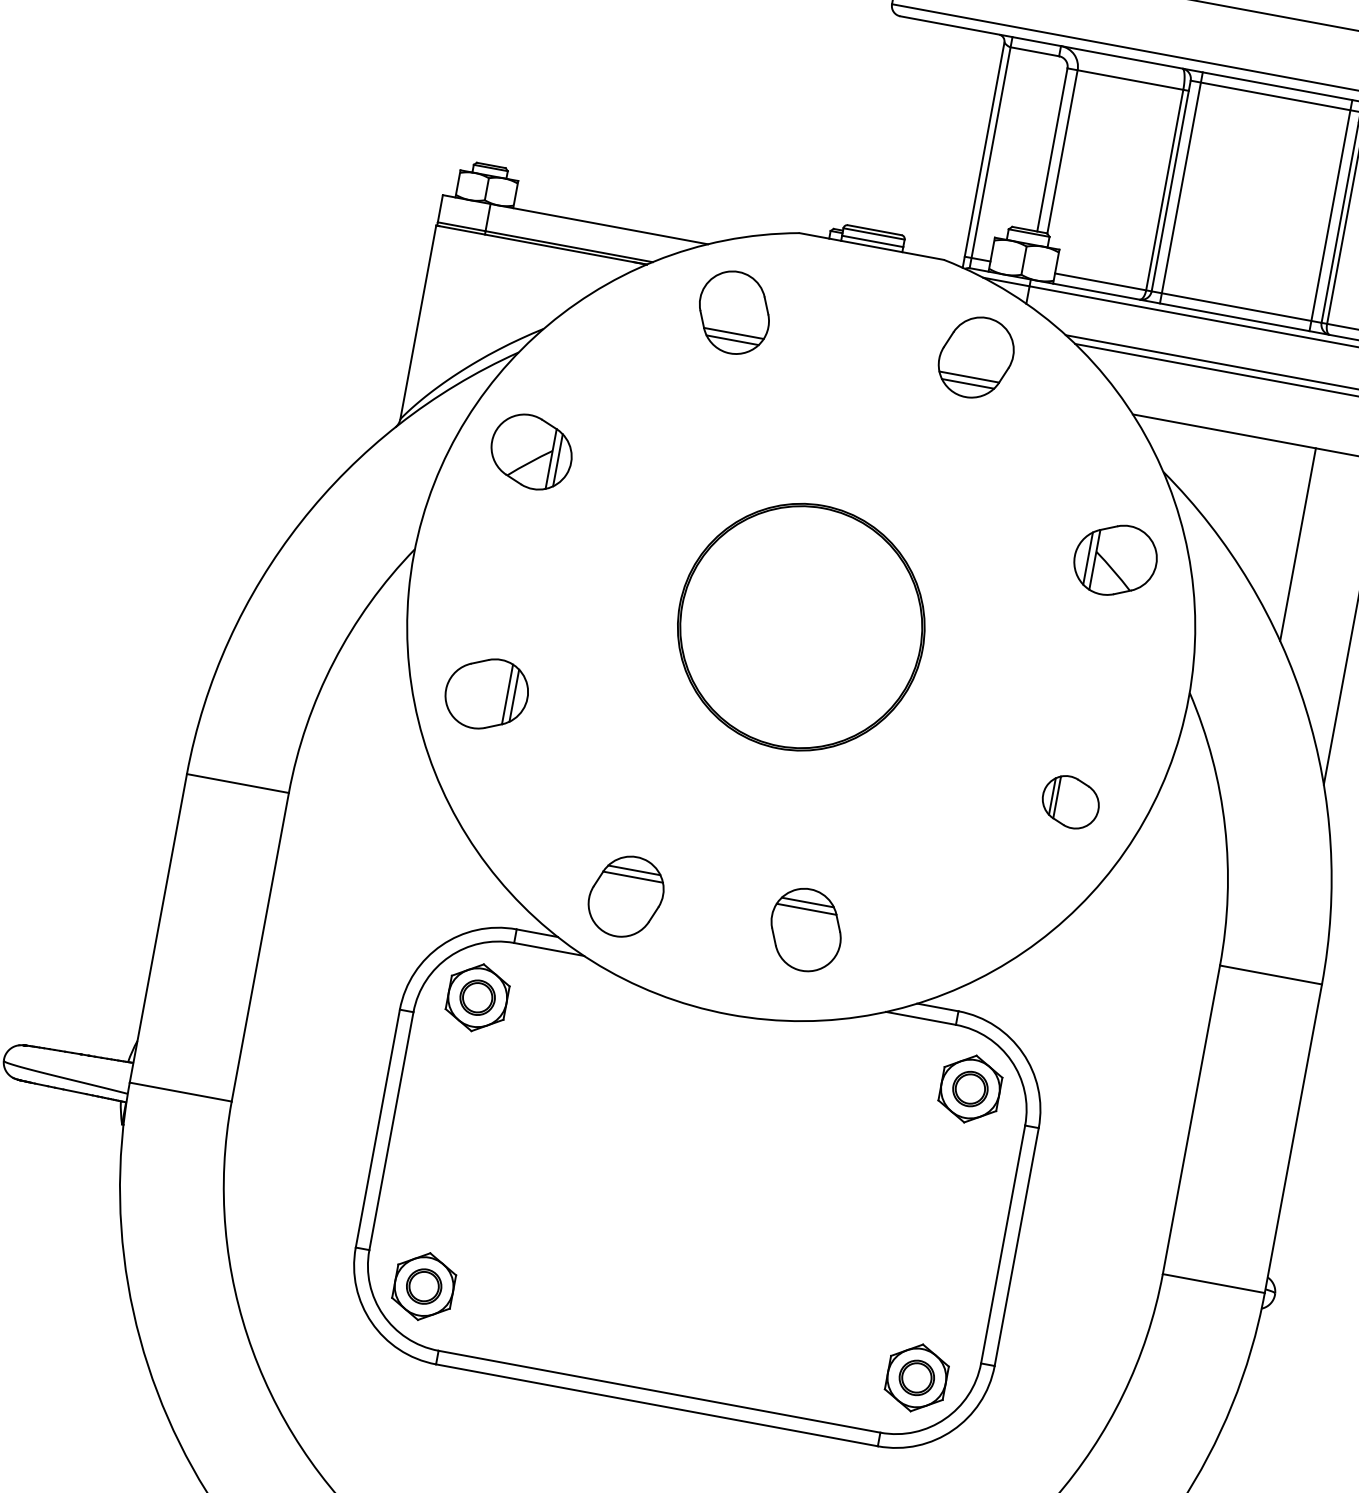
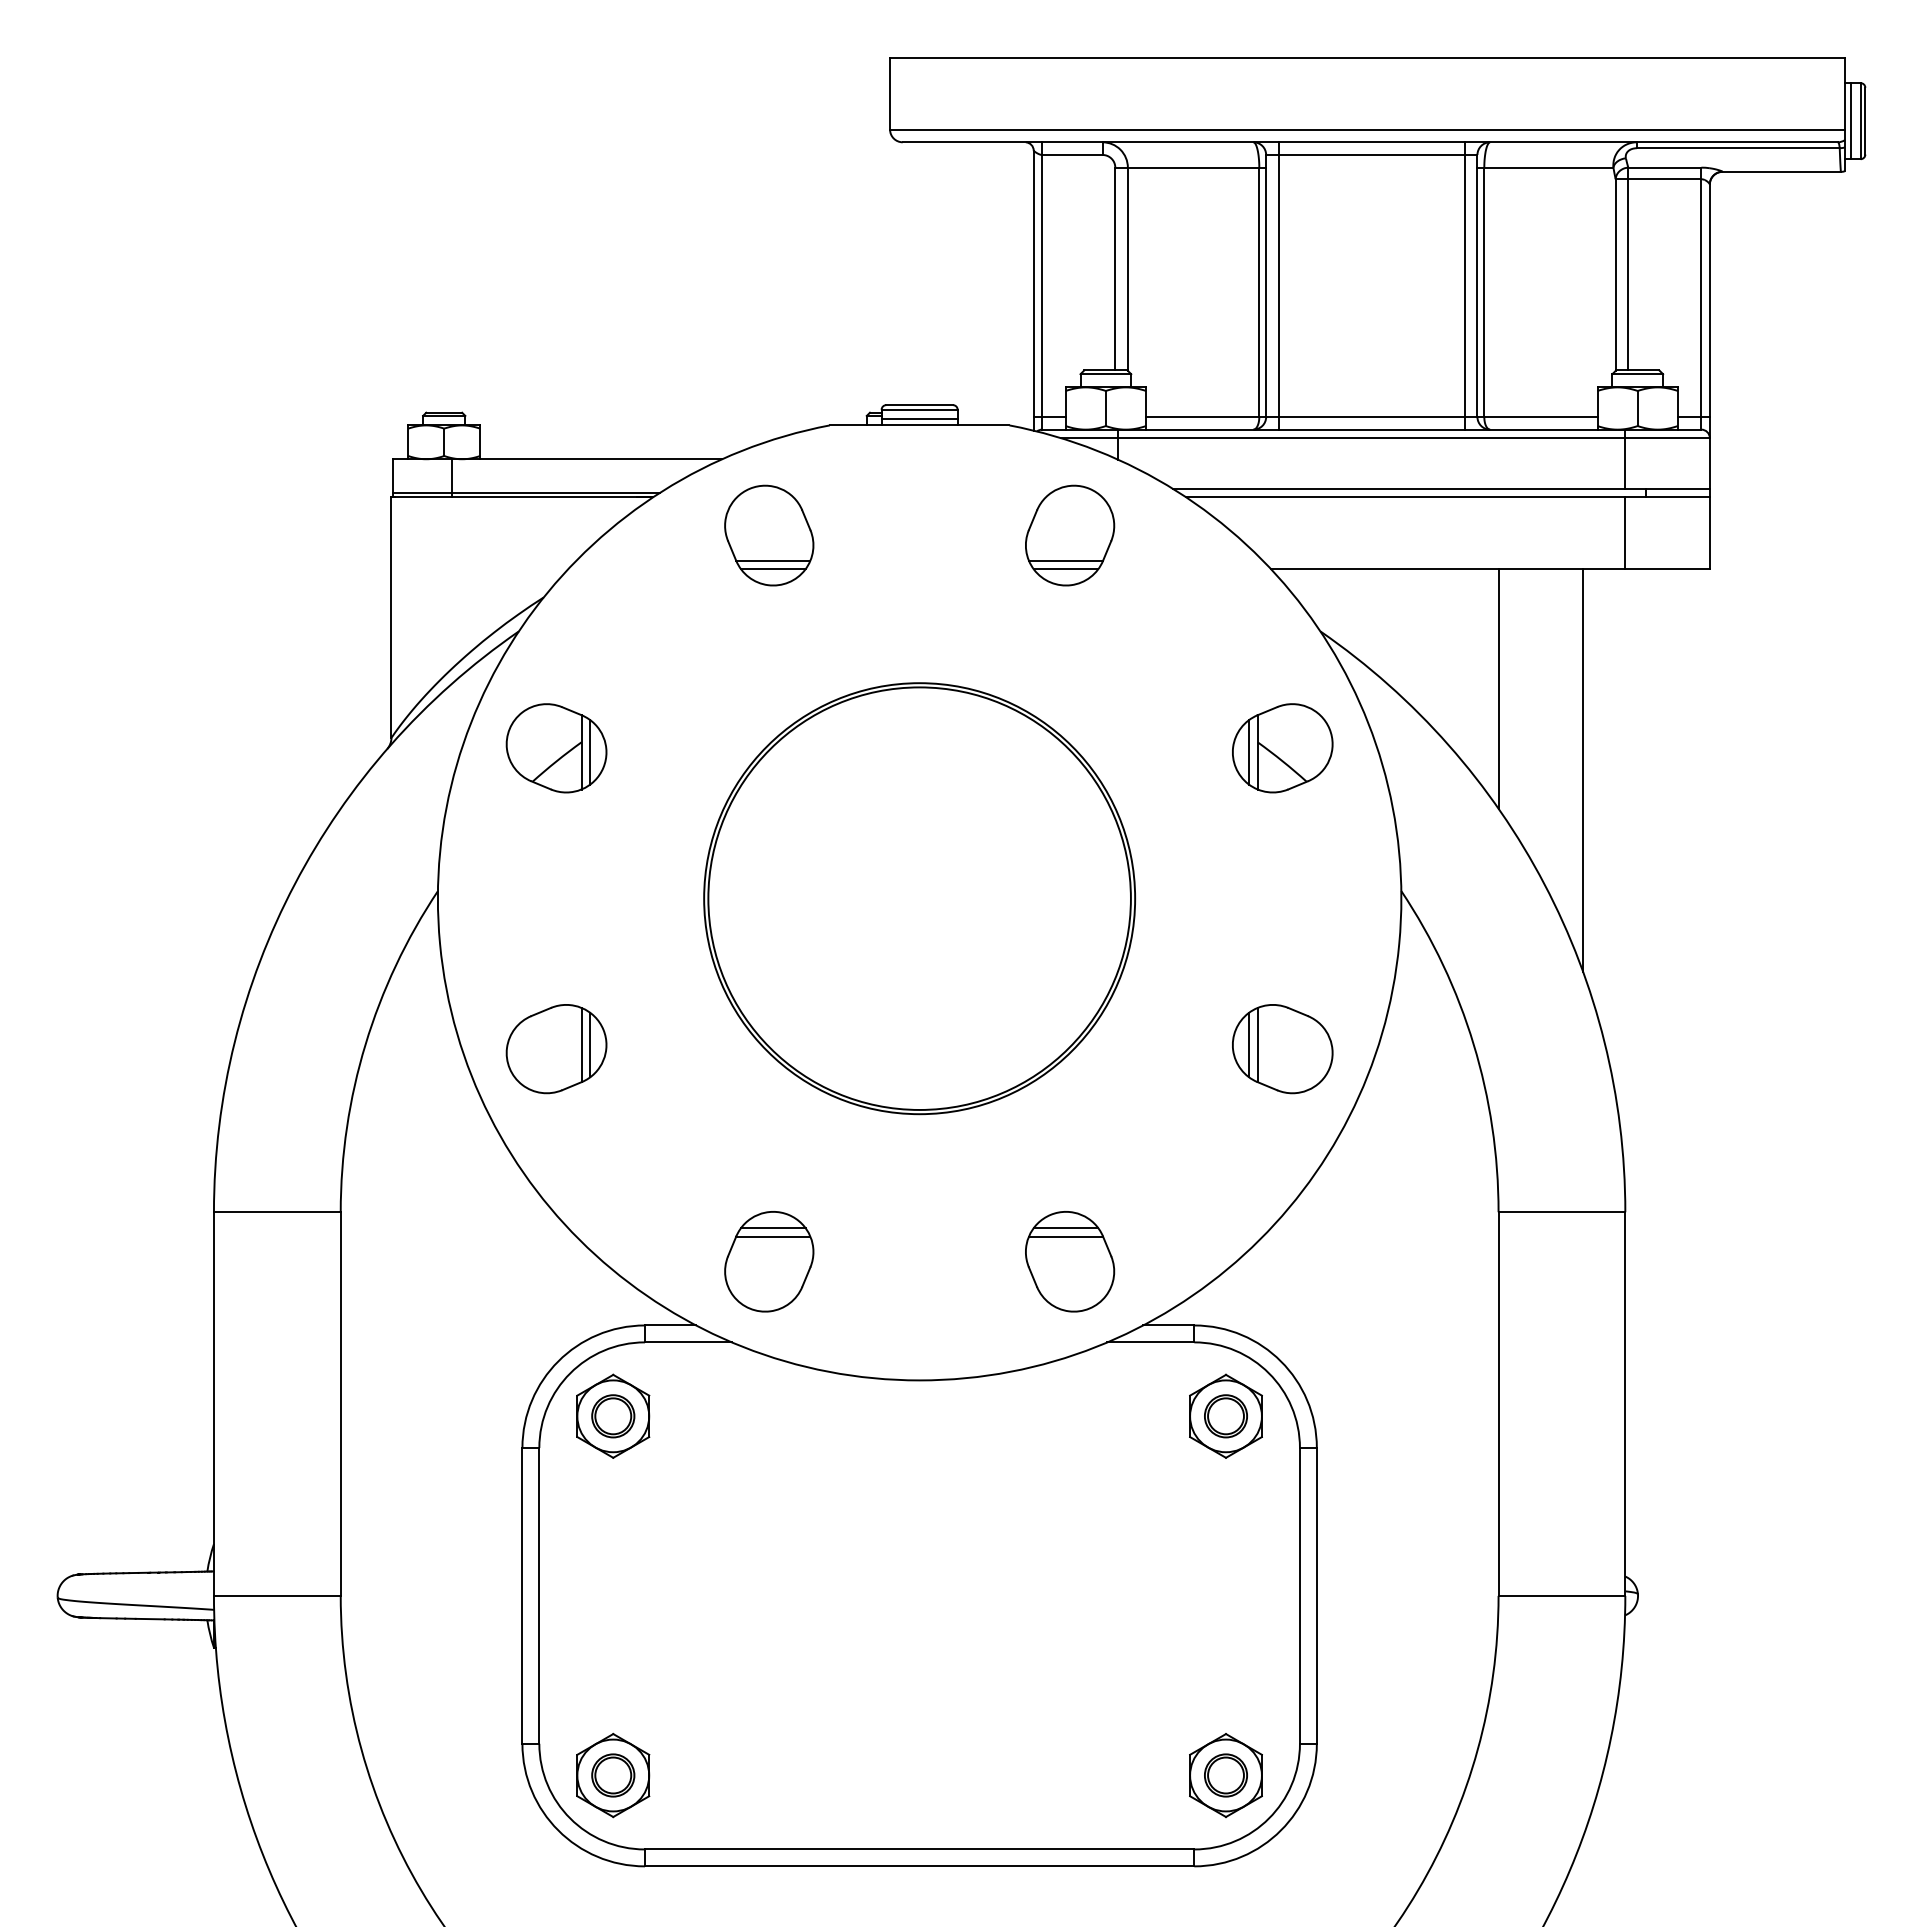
part: (801, 626) -> (919, 898), size x1.43
part: (1070, 802) -> (1282, 1049), size x1.43
part: (806, 929) -> (1070, 1261), moved

